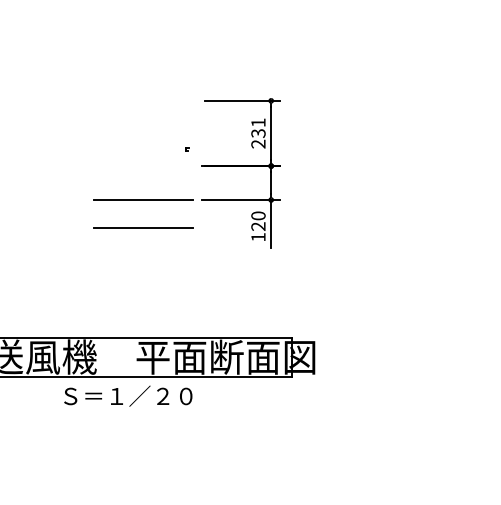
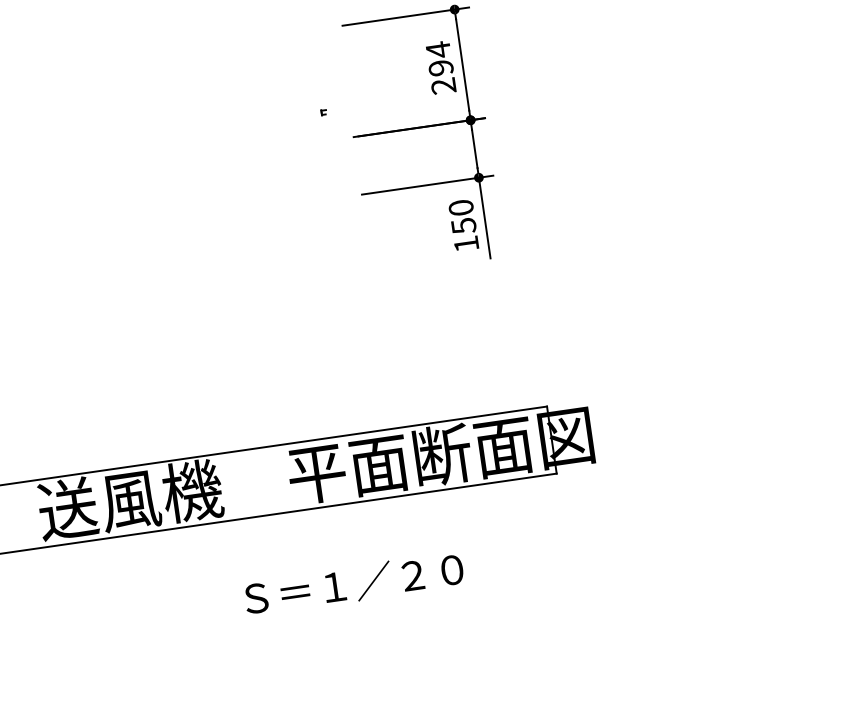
text: (258, 127) -> (439, 57), 231 -> 294
line: (143, 200) -> (262, 209), removed
text: (258, 226) -> (463, 225), 120 -> 150
line: (143, 228) -> (269, 257), removed
text: (128, 395) -> (354, 582), moved

